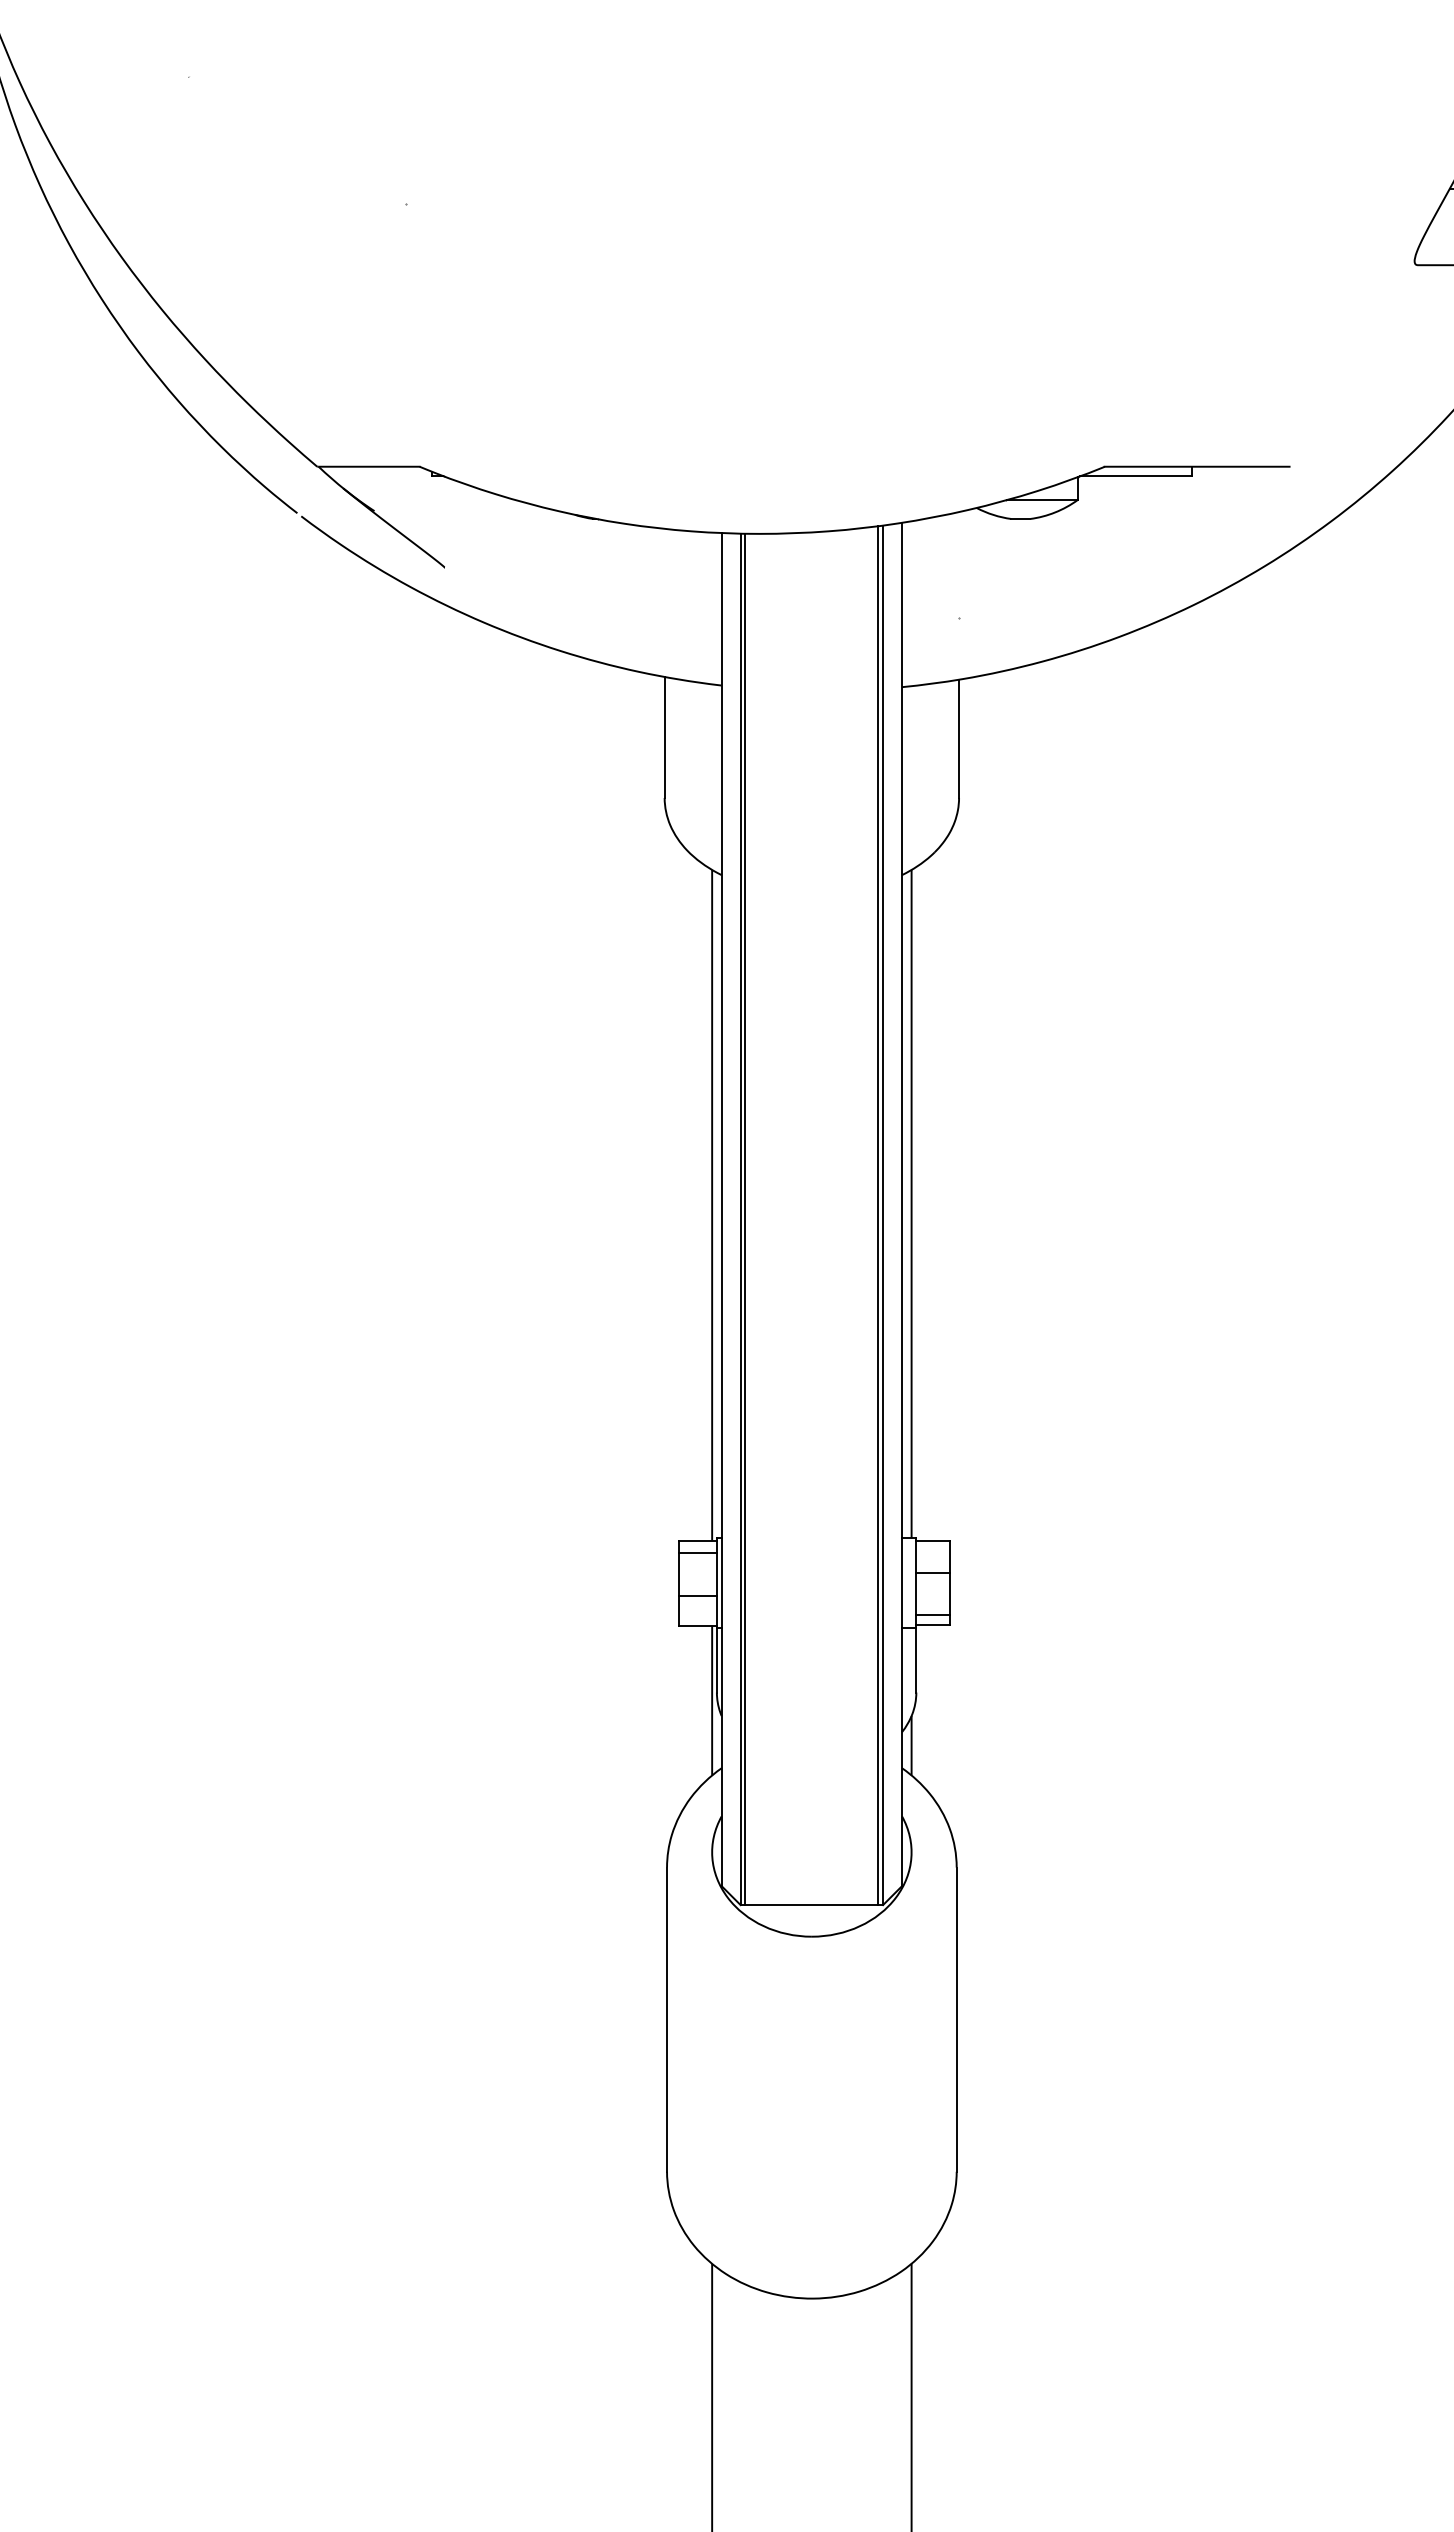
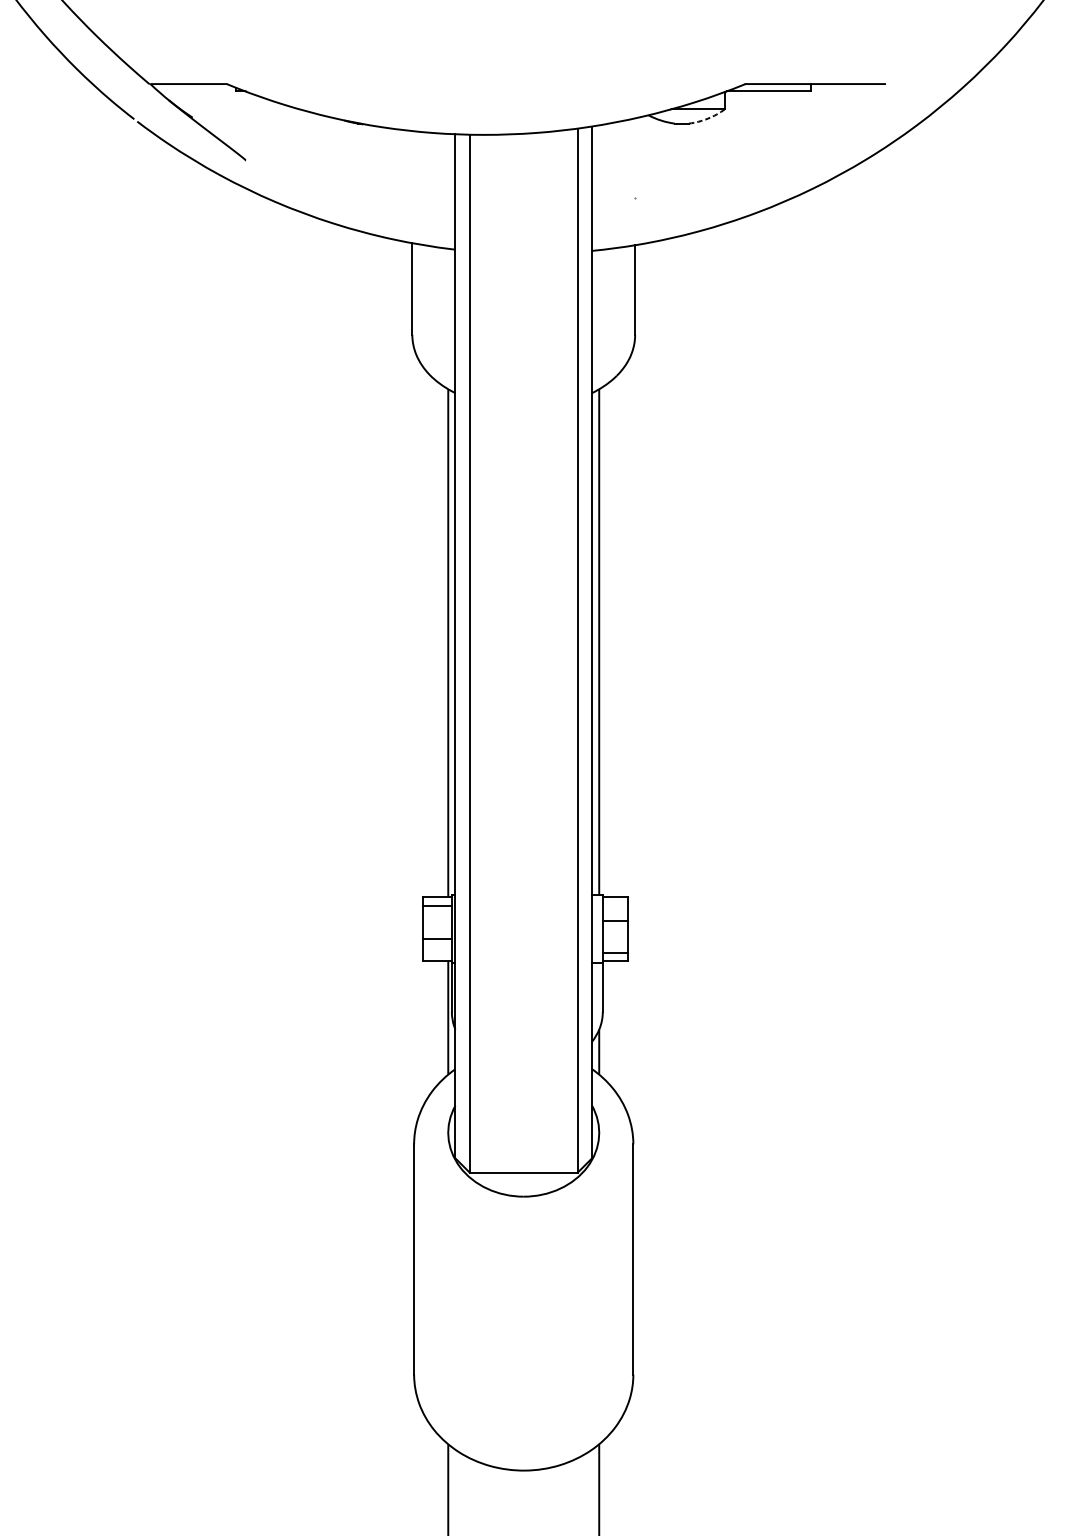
arc: (1055, 512) -> (708, 118), solid -> dashed
line: (878, 1215) -> (574, 650), removed
line: (745, 1219) -> (473, 653), removed

